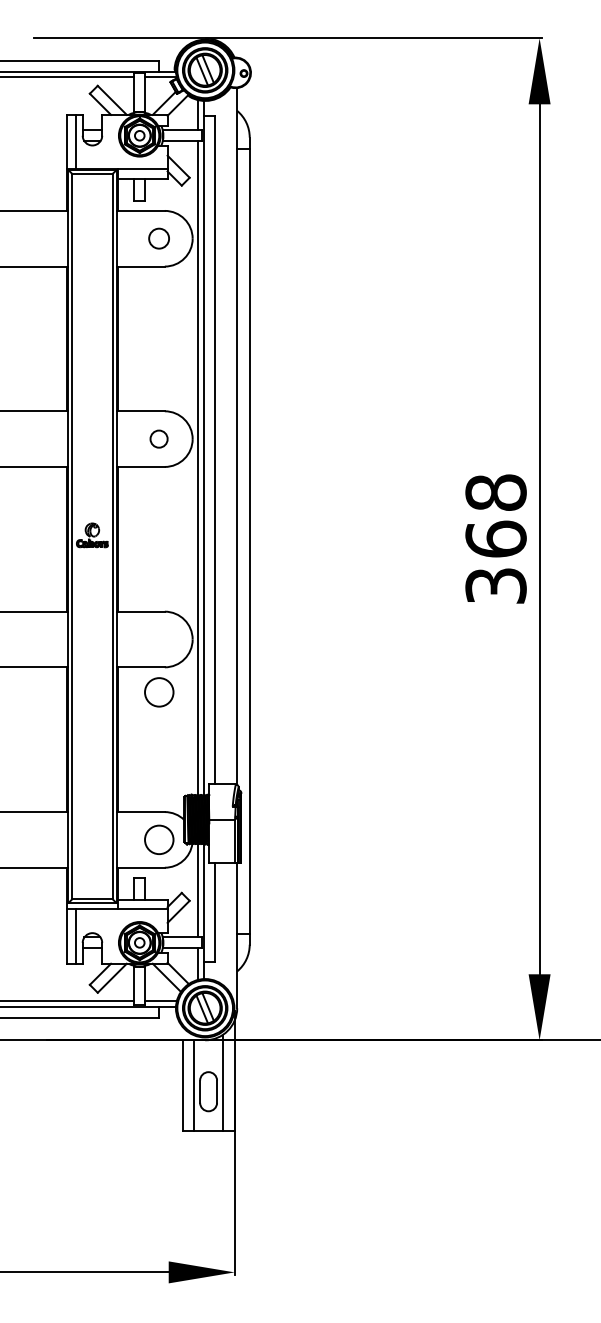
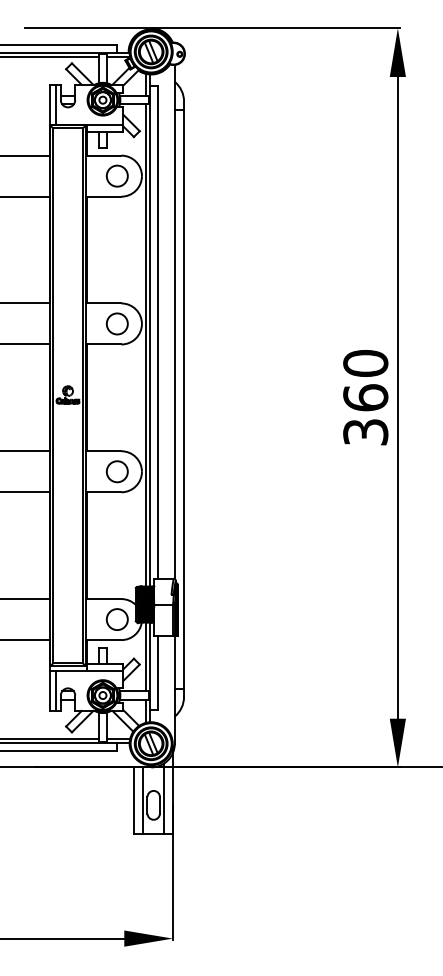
circle: (158, 237) -> (116, 175), size x1.43
circle: (158, 438) -> (116, 323), size x1.67
text: (495, 491) -> (365, 362), 368 -> 360
circle: (158, 692) -> (116, 471), moved

